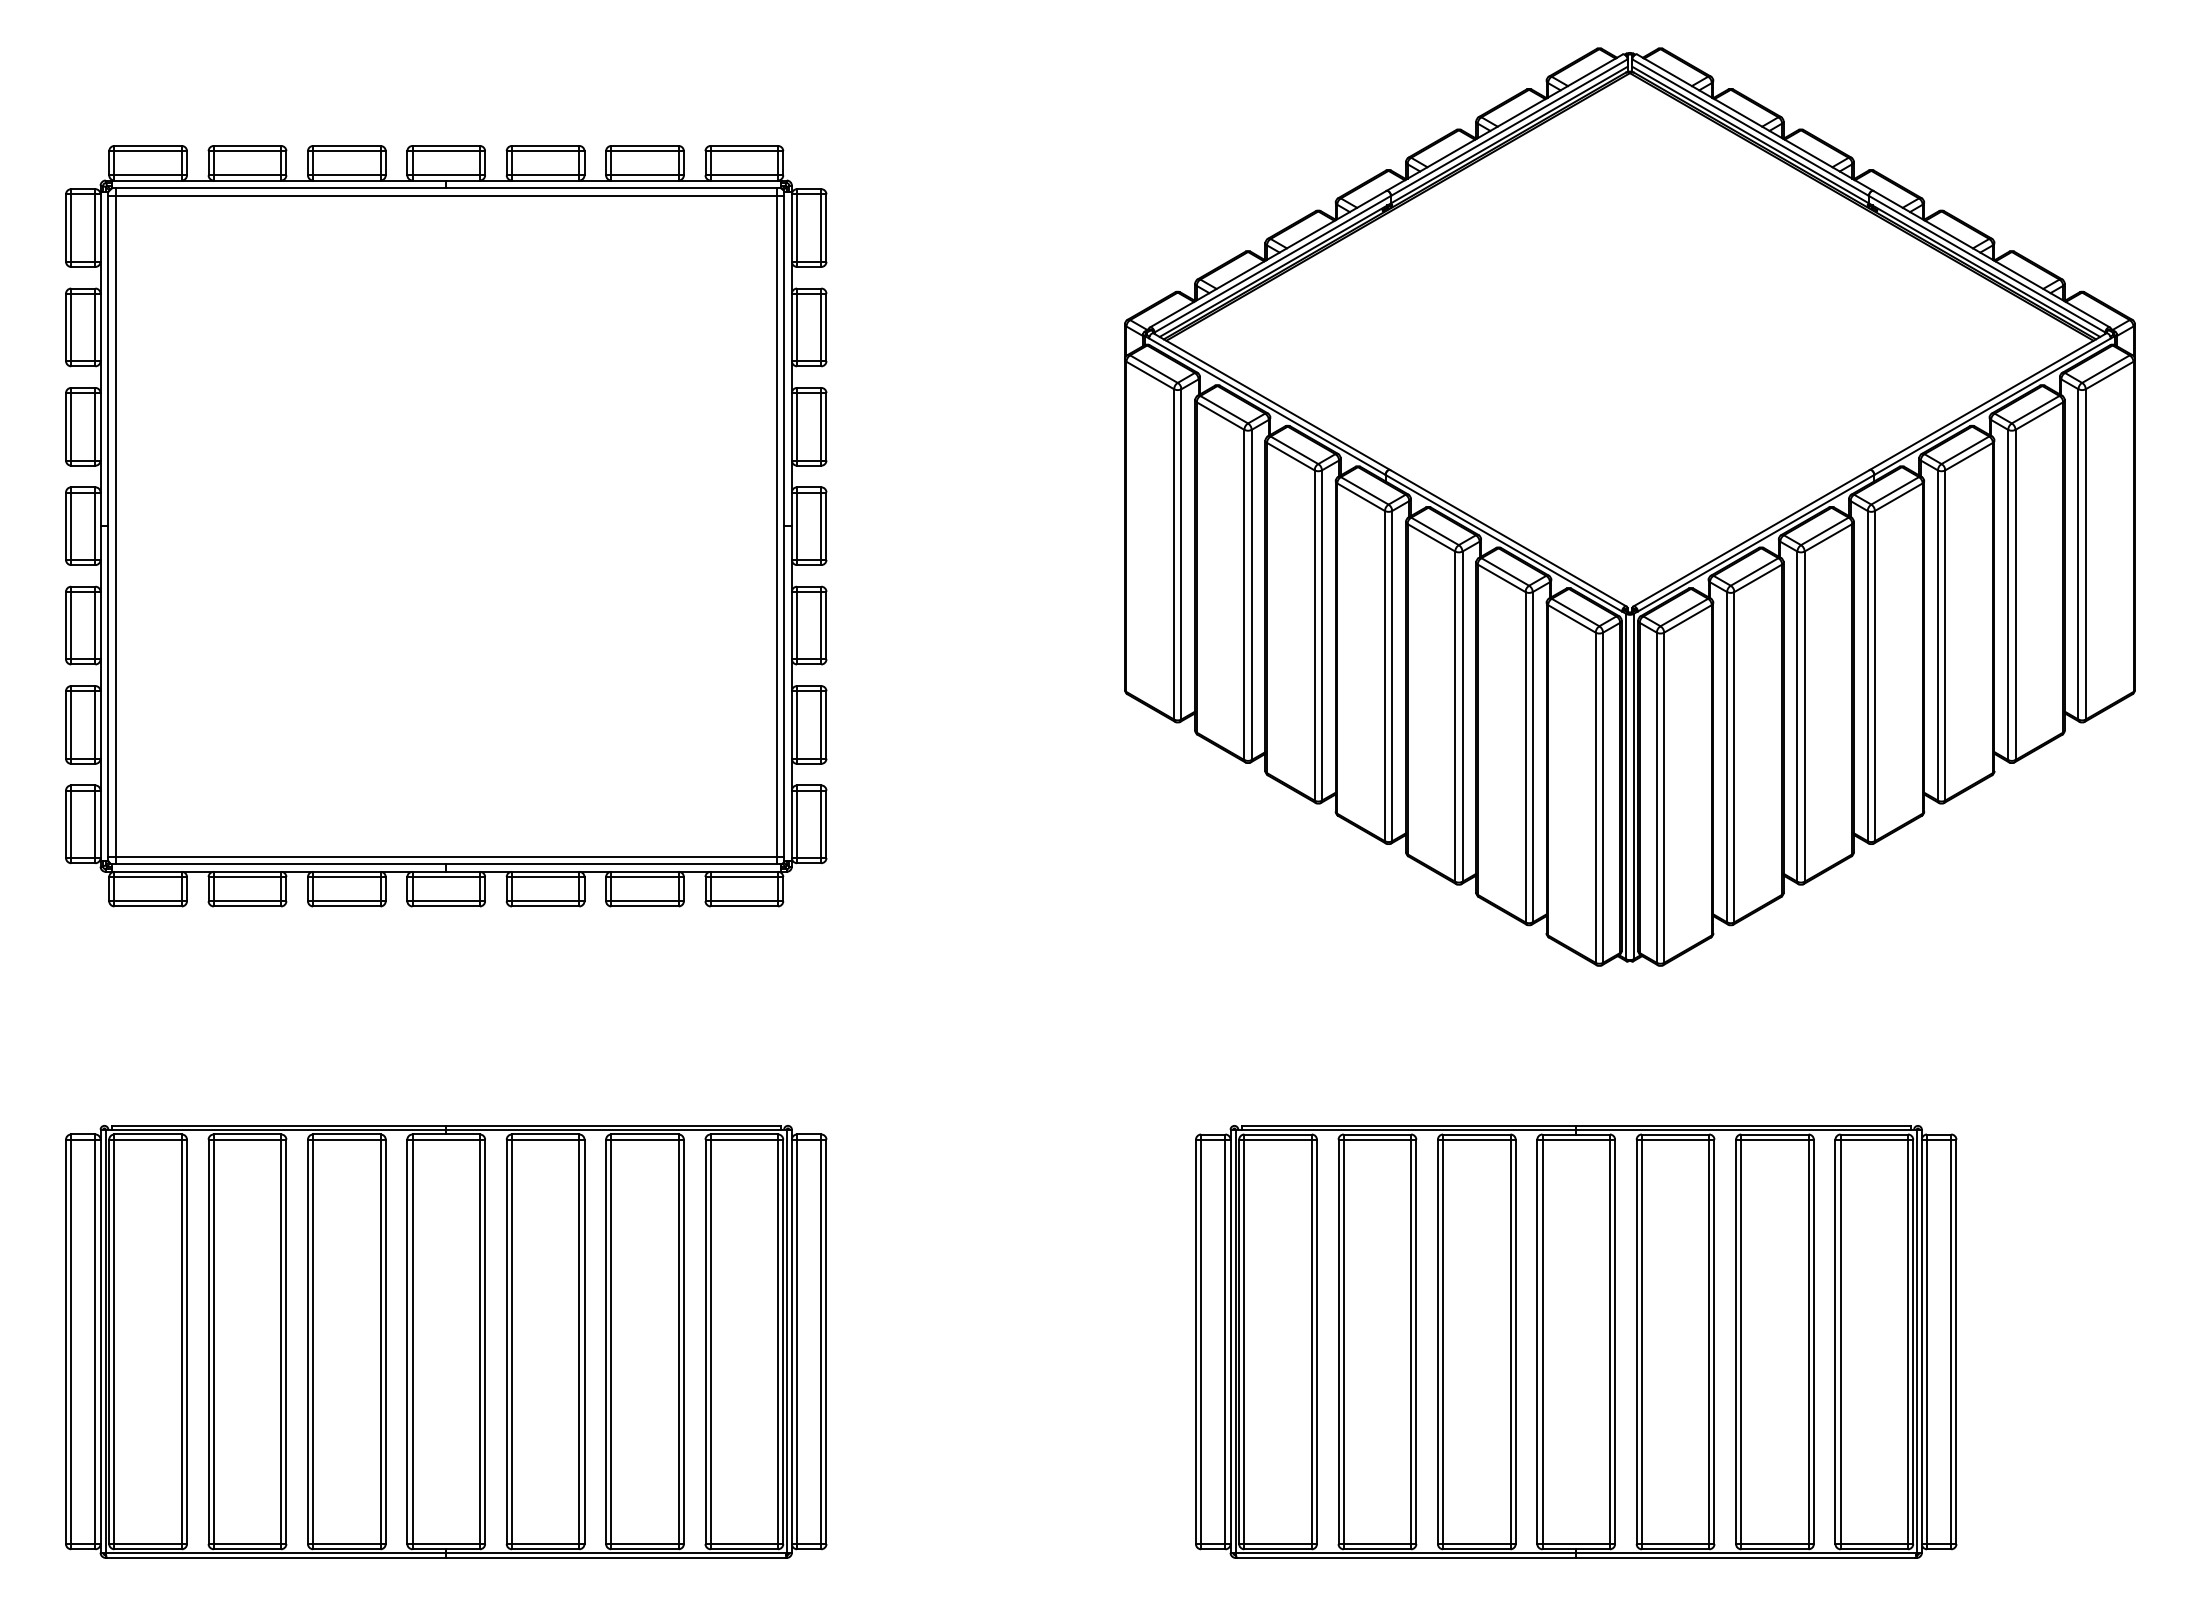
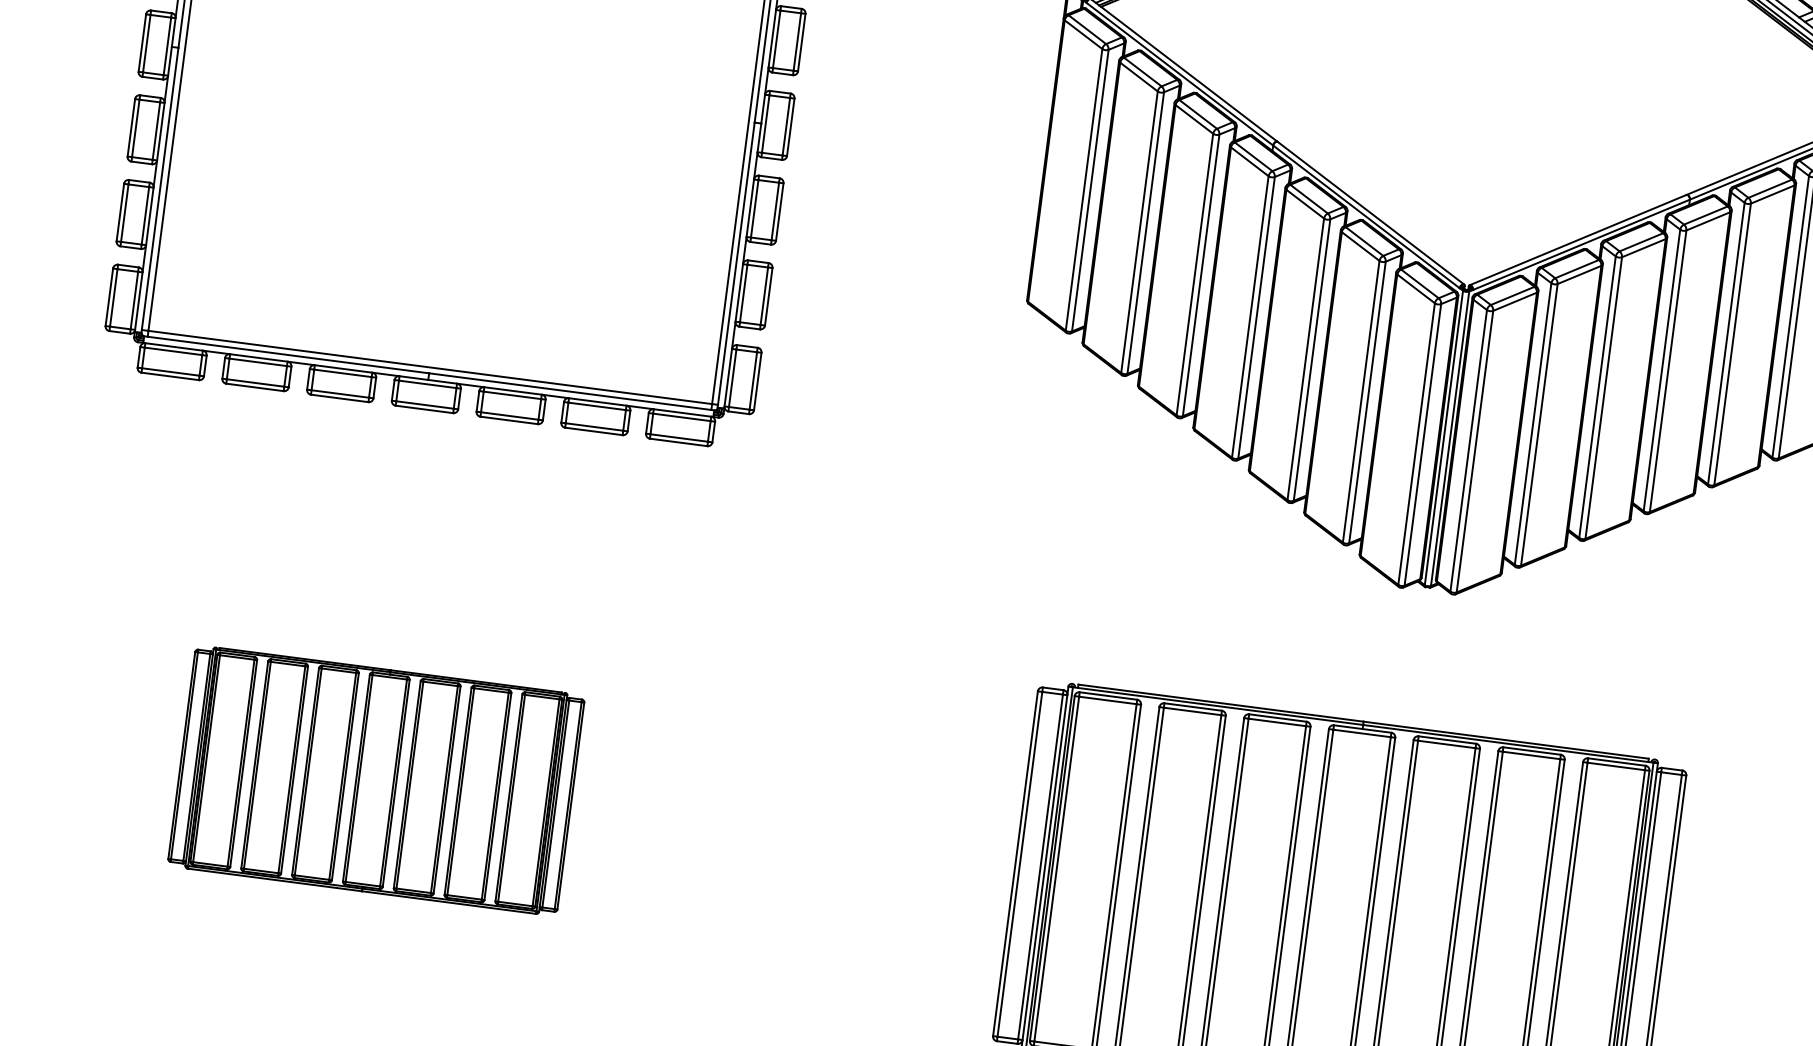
part: (446, 1341) -> (376, 780), size x0.6

